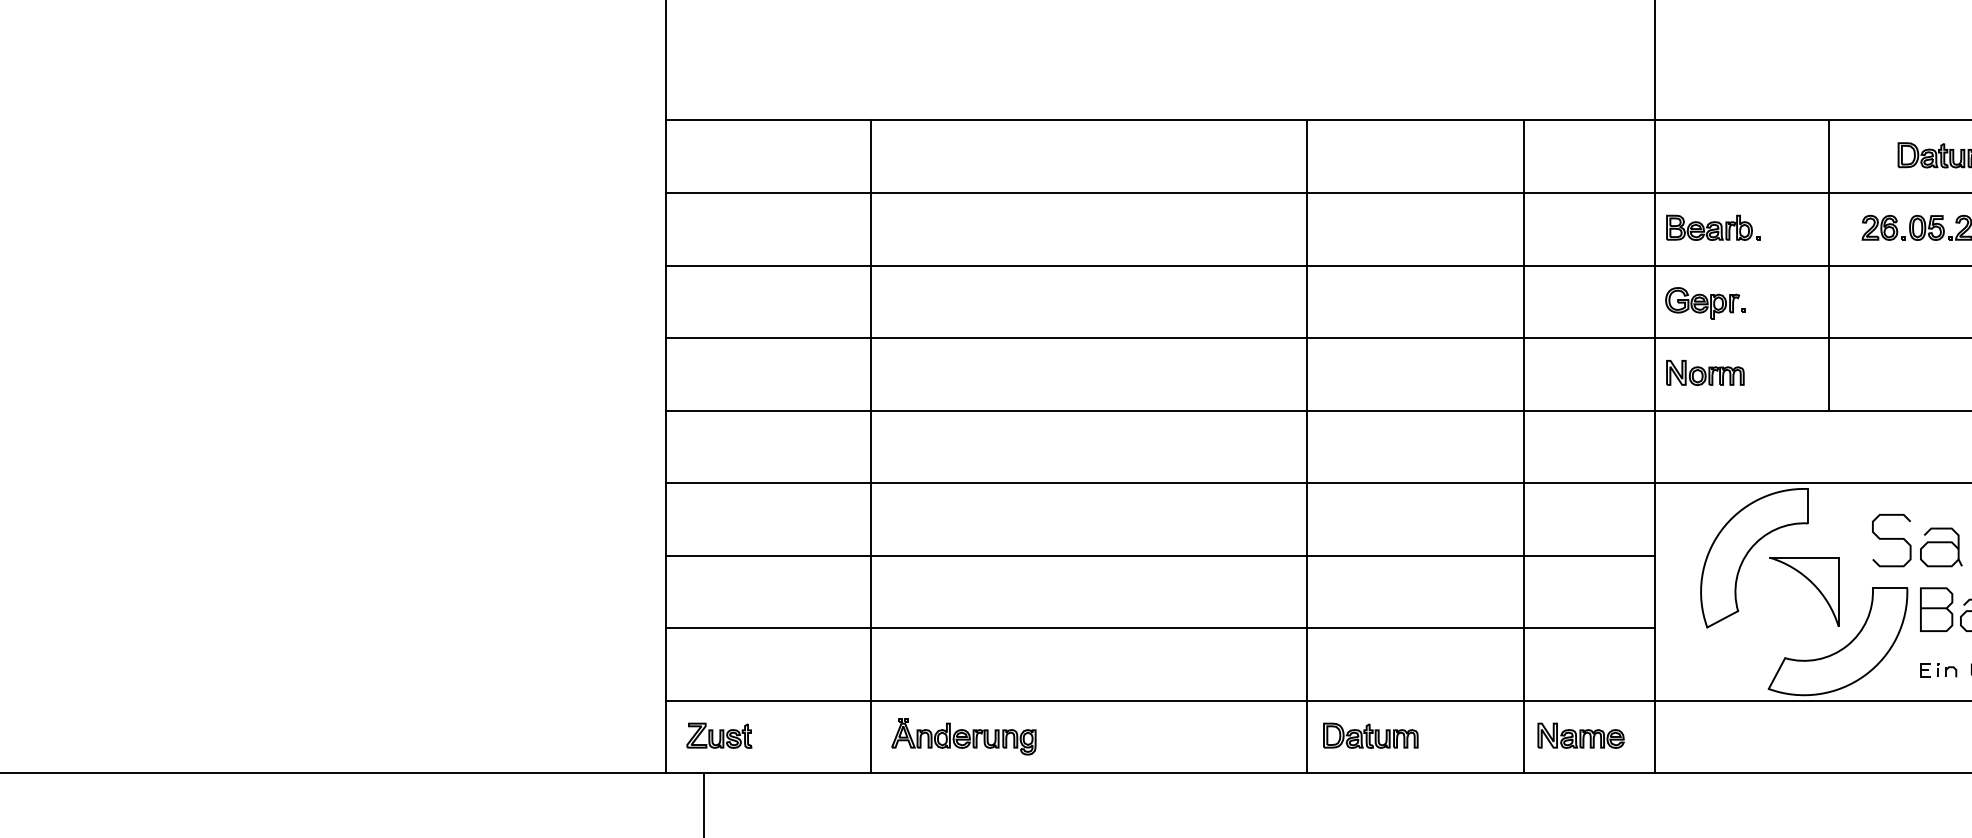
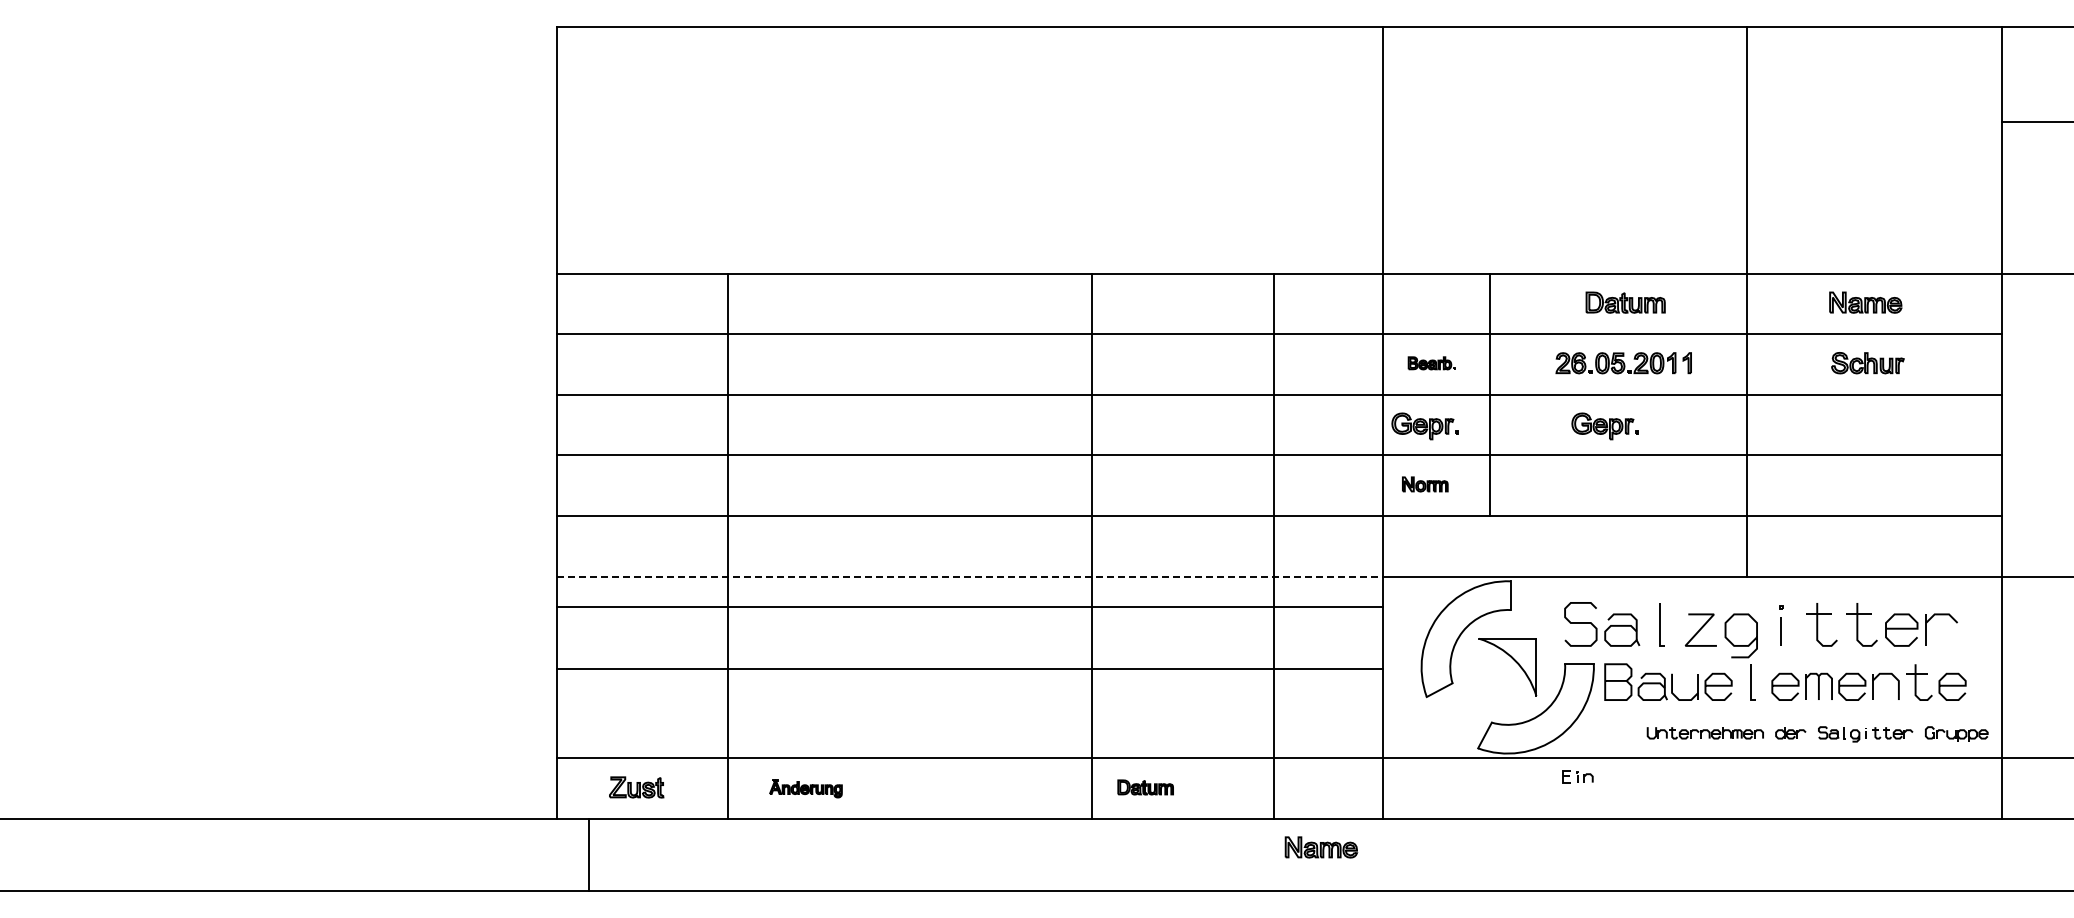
part: (1712, 228) -> (1431, 363), size x0.6
line: (1829, 265) -> (1489, 394), moved
part: (1920, 303) -> (1604, 426), added
part: (1705, 373) -> (1425, 484), size x0.7
line: (1160, 483) -> (970, 576), solid -> dashed
line: (1160, 556) -> (970, 607), moved
line: (1160, 628) -> (970, 668), moved
part: (1938, 669) -> (1577, 776), moved
part: (719, 735) -> (636, 787), moved
part: (1370, 735) -> (1145, 787), size x0.7
part: (1581, 735) -> (1321, 847), moved
part: (963, 737) -> (805, 788), size x0.6

